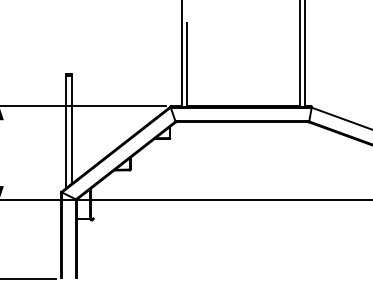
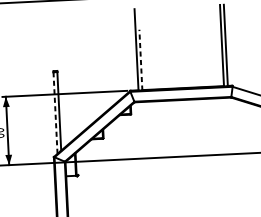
line: (187, 64) -> (141, 59), solid -> dashed
line: (66, 132) -> (55, 113), solid -> dashed

